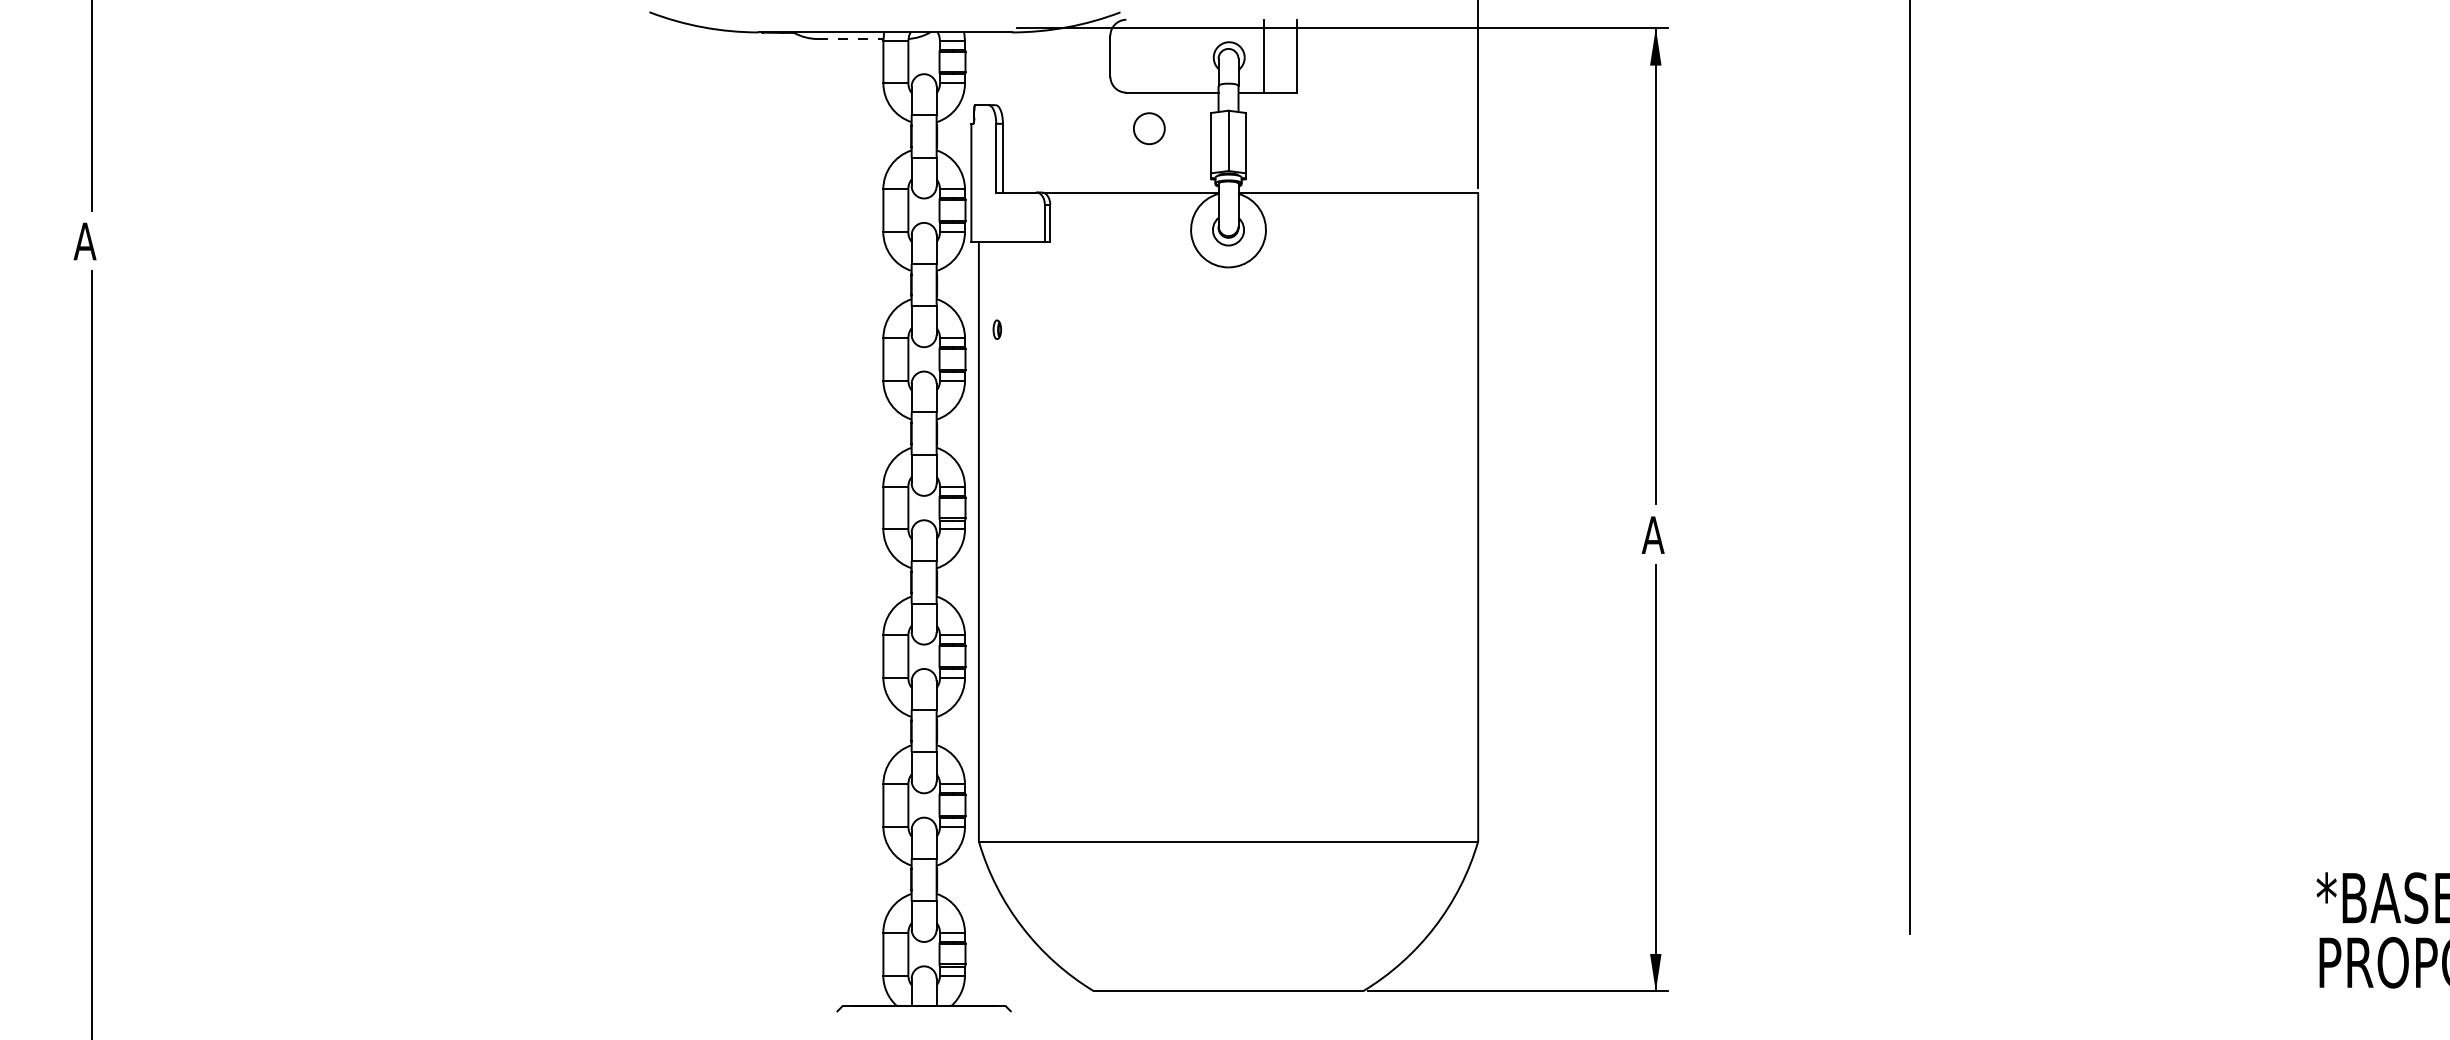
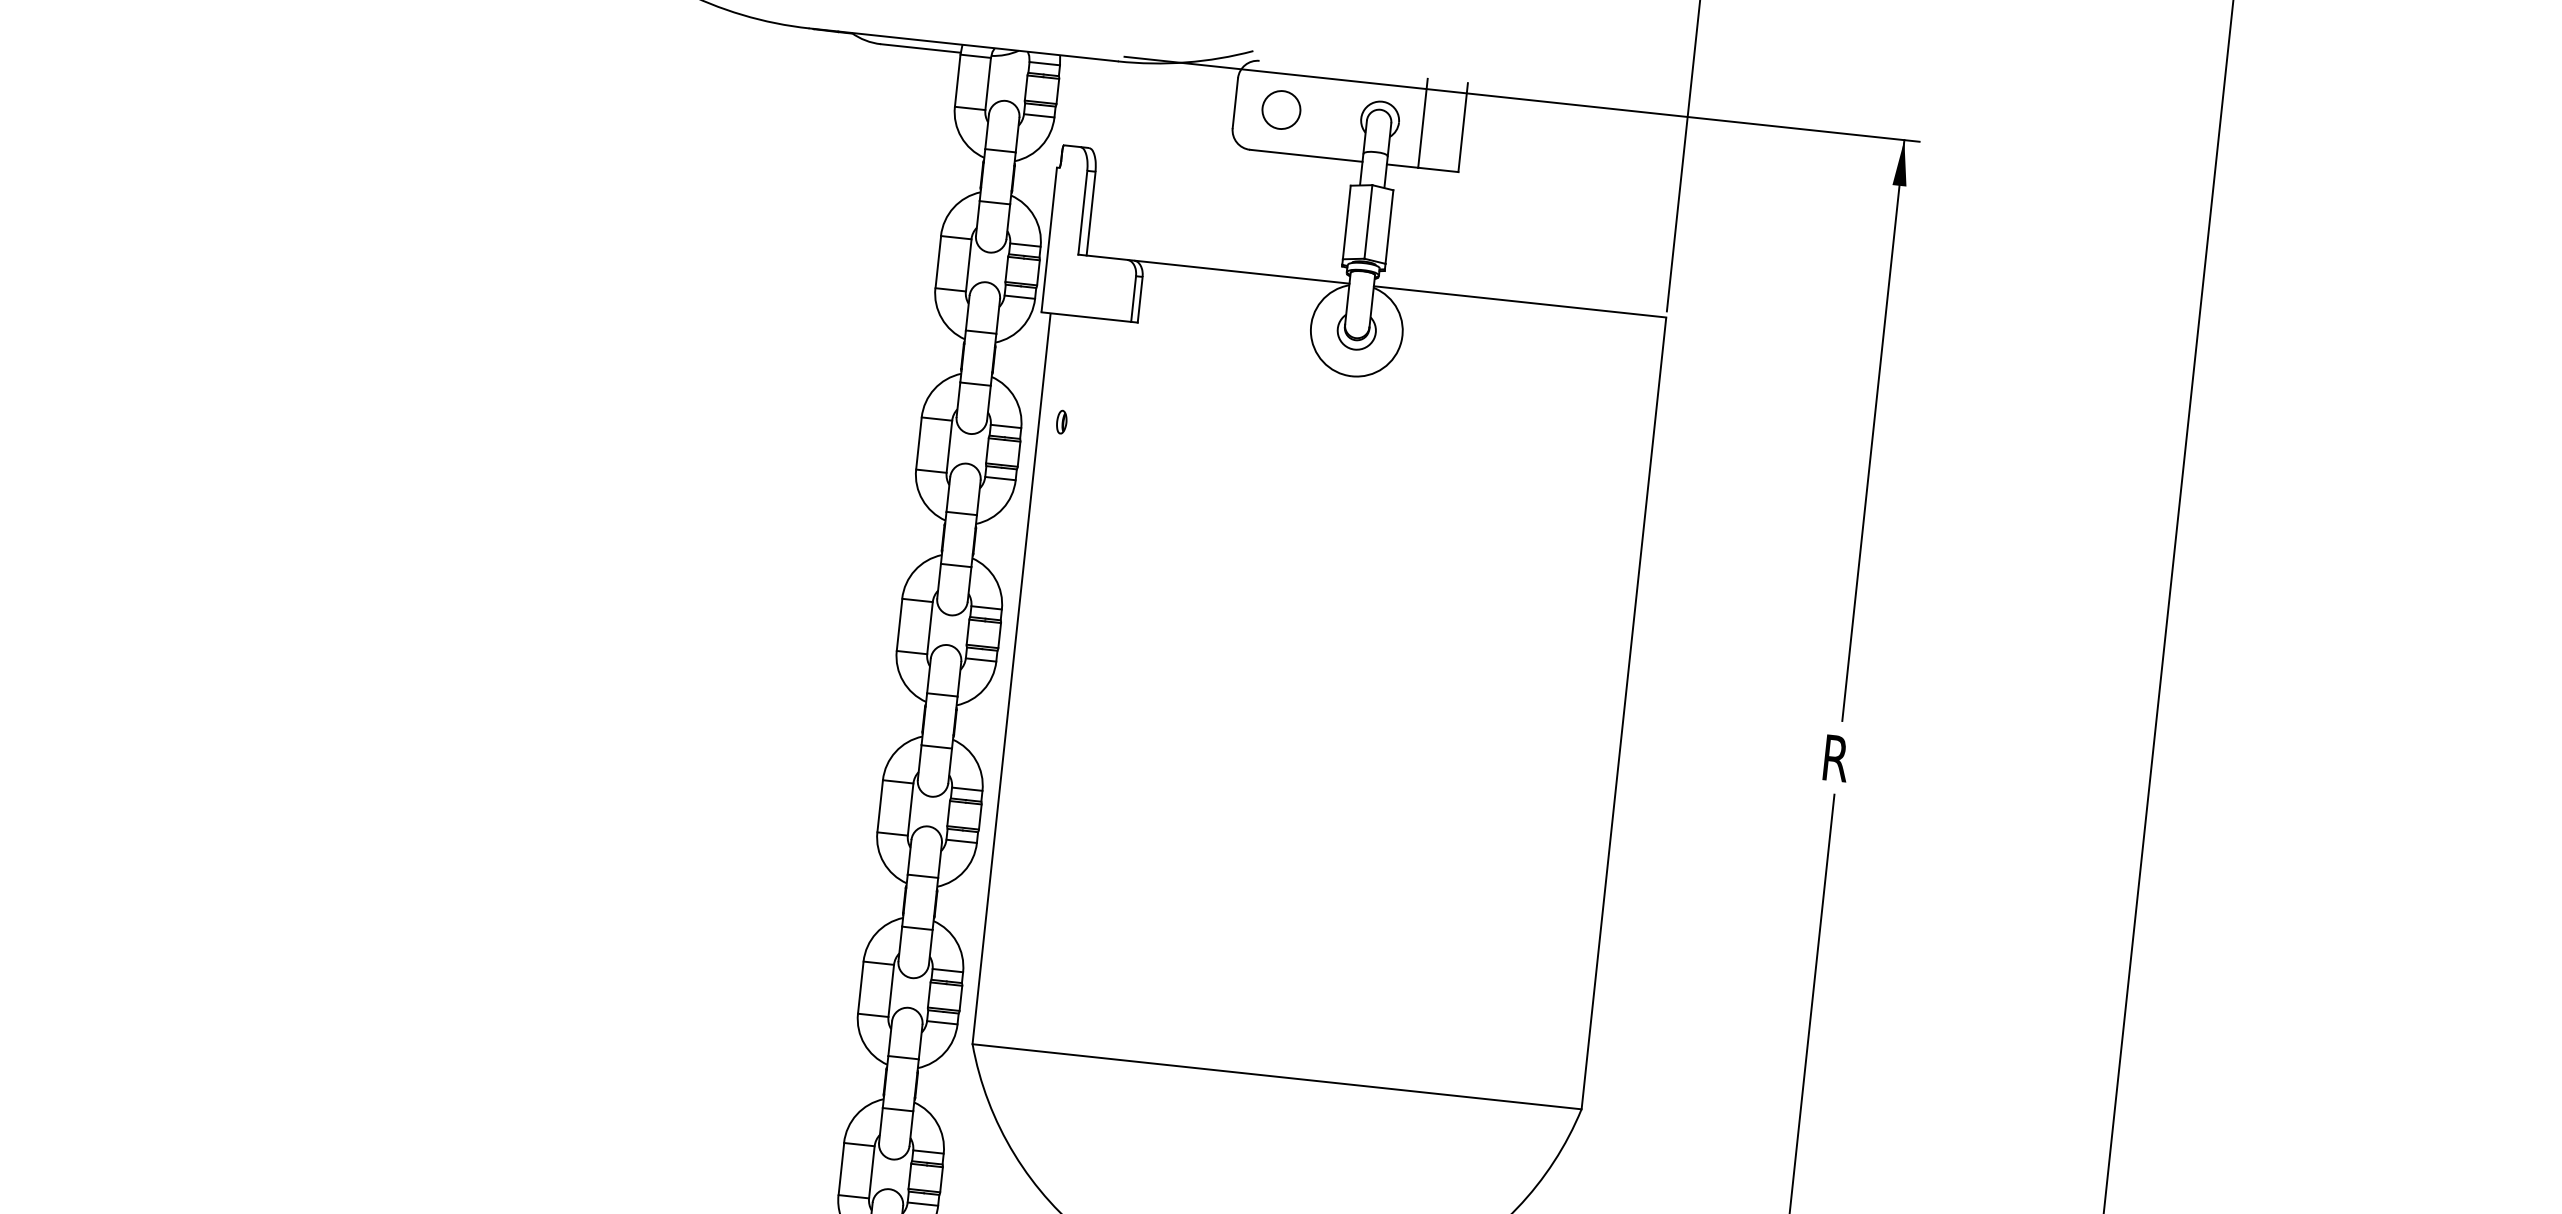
line: (850, 39) -> (920, 49), dashed -> solid
circle: (1149, 128) -> (1281, 109), moved
text: (1652, 534) -> (1834, 757), A -> R

